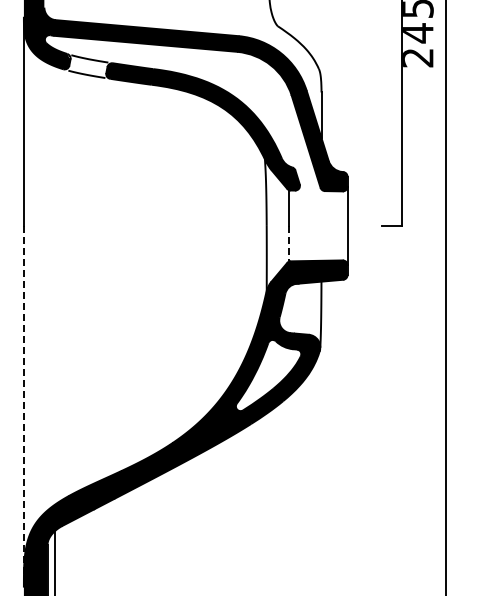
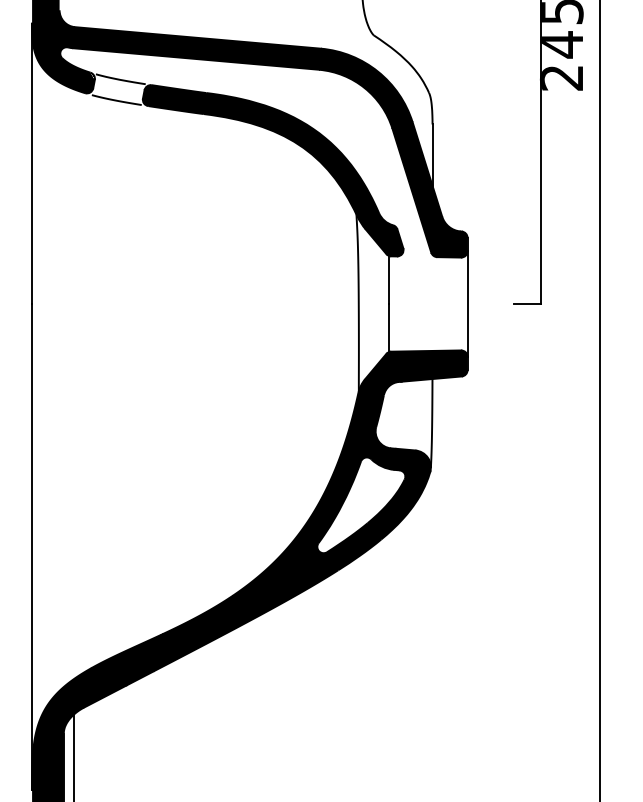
line: (288, 243) -> (388, 327), dashed -> solid
line: (23, 406) -> (31, 546), dashed -> solid

